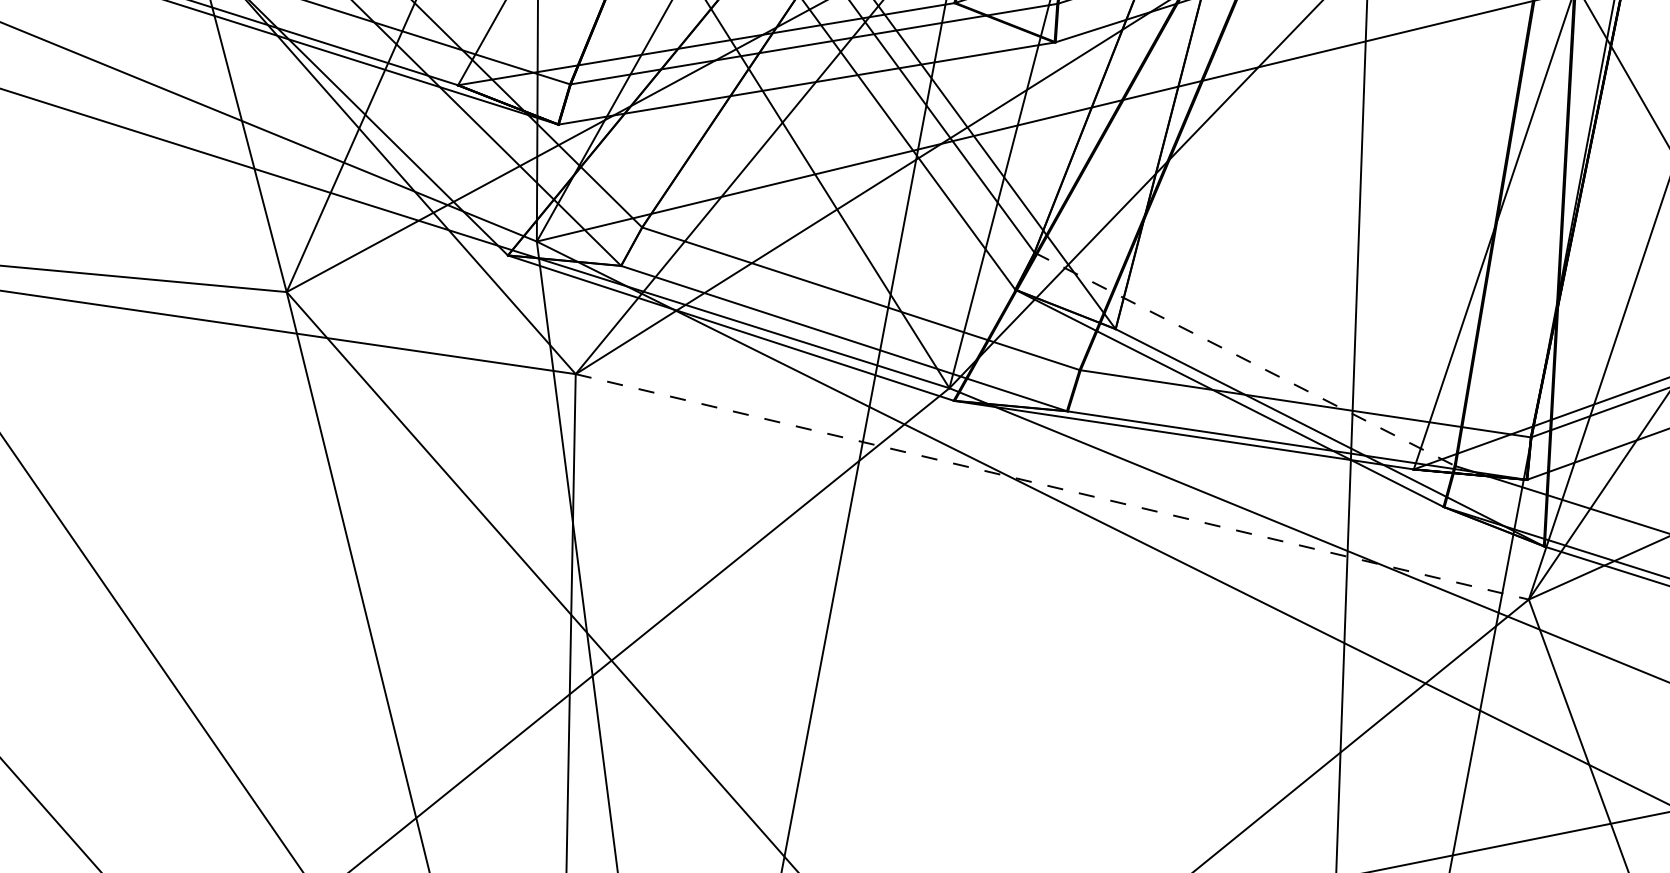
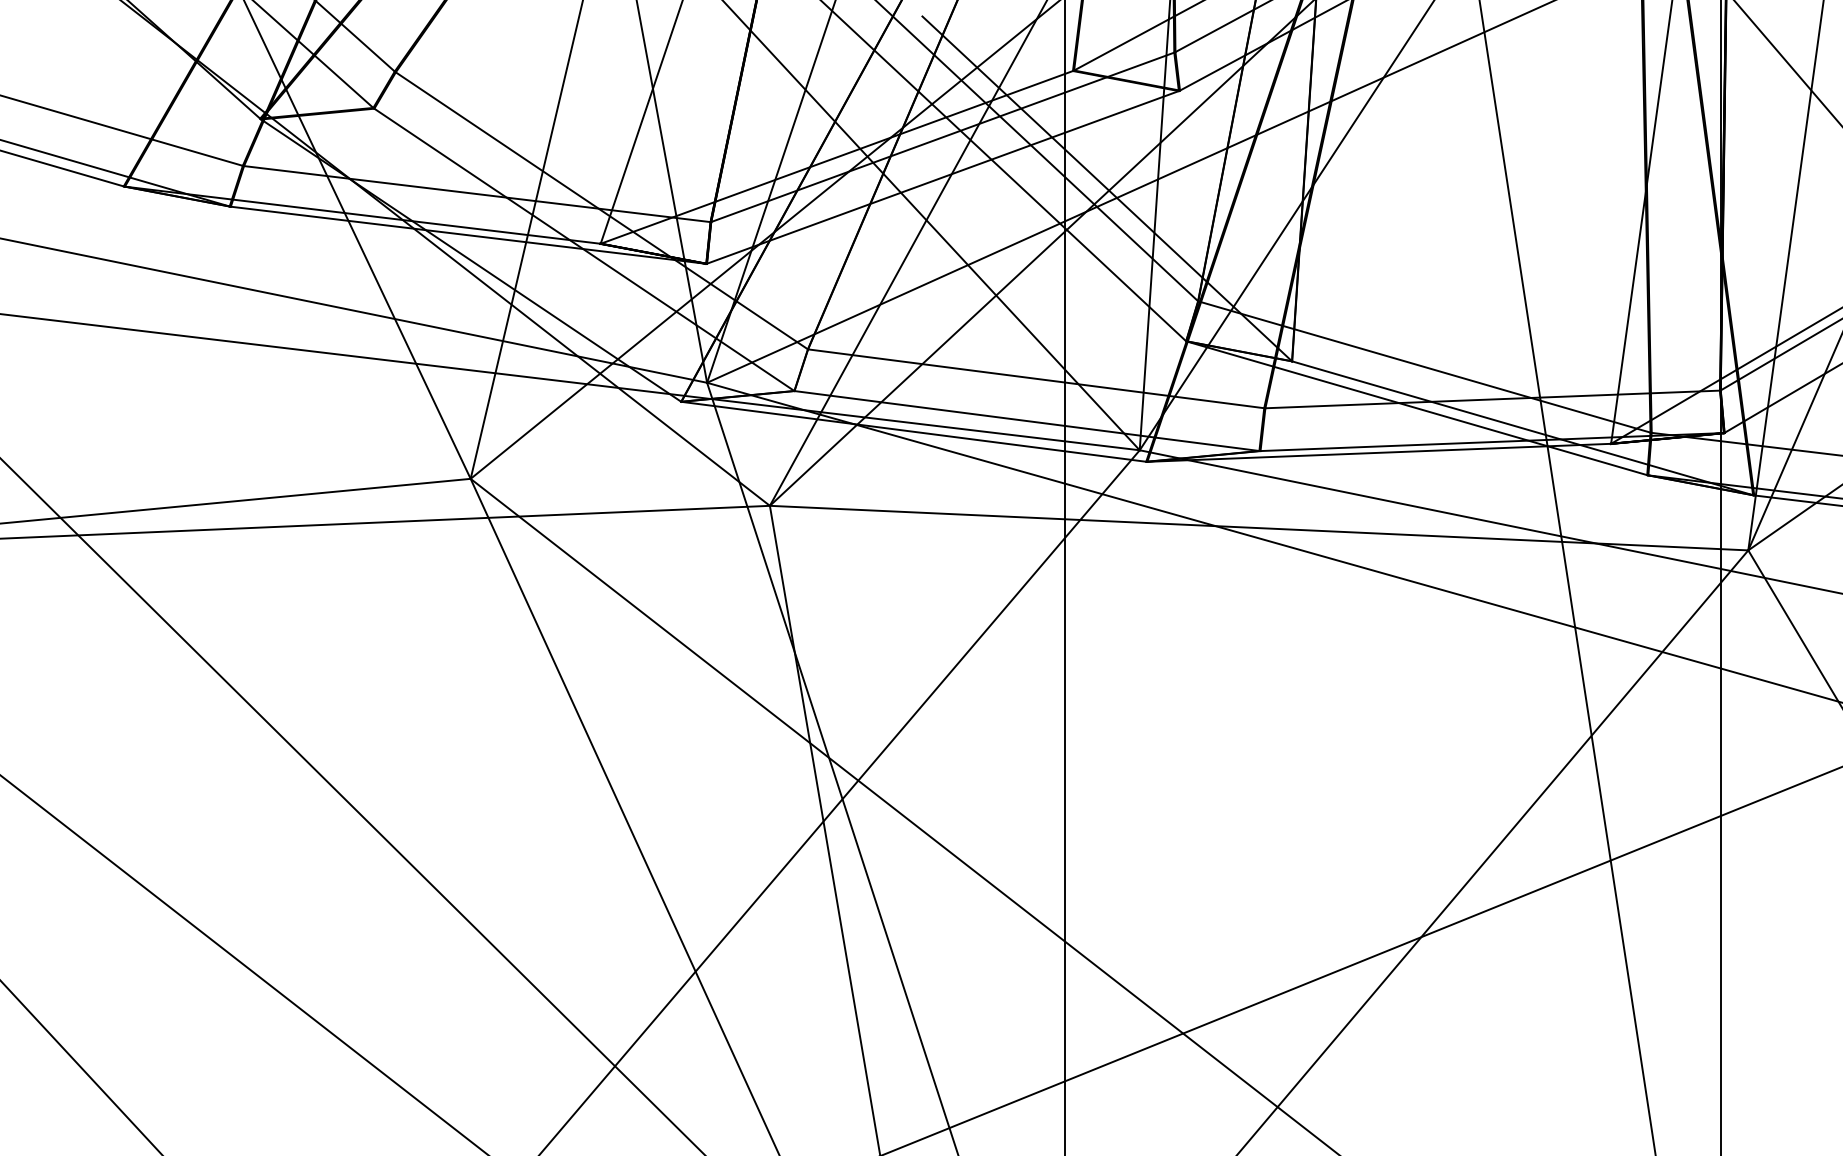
line: (1244, 359) -> (1424, 367), dashed -> solid
line: (1052, 487) -> (1259, 528), dashed -> solid

